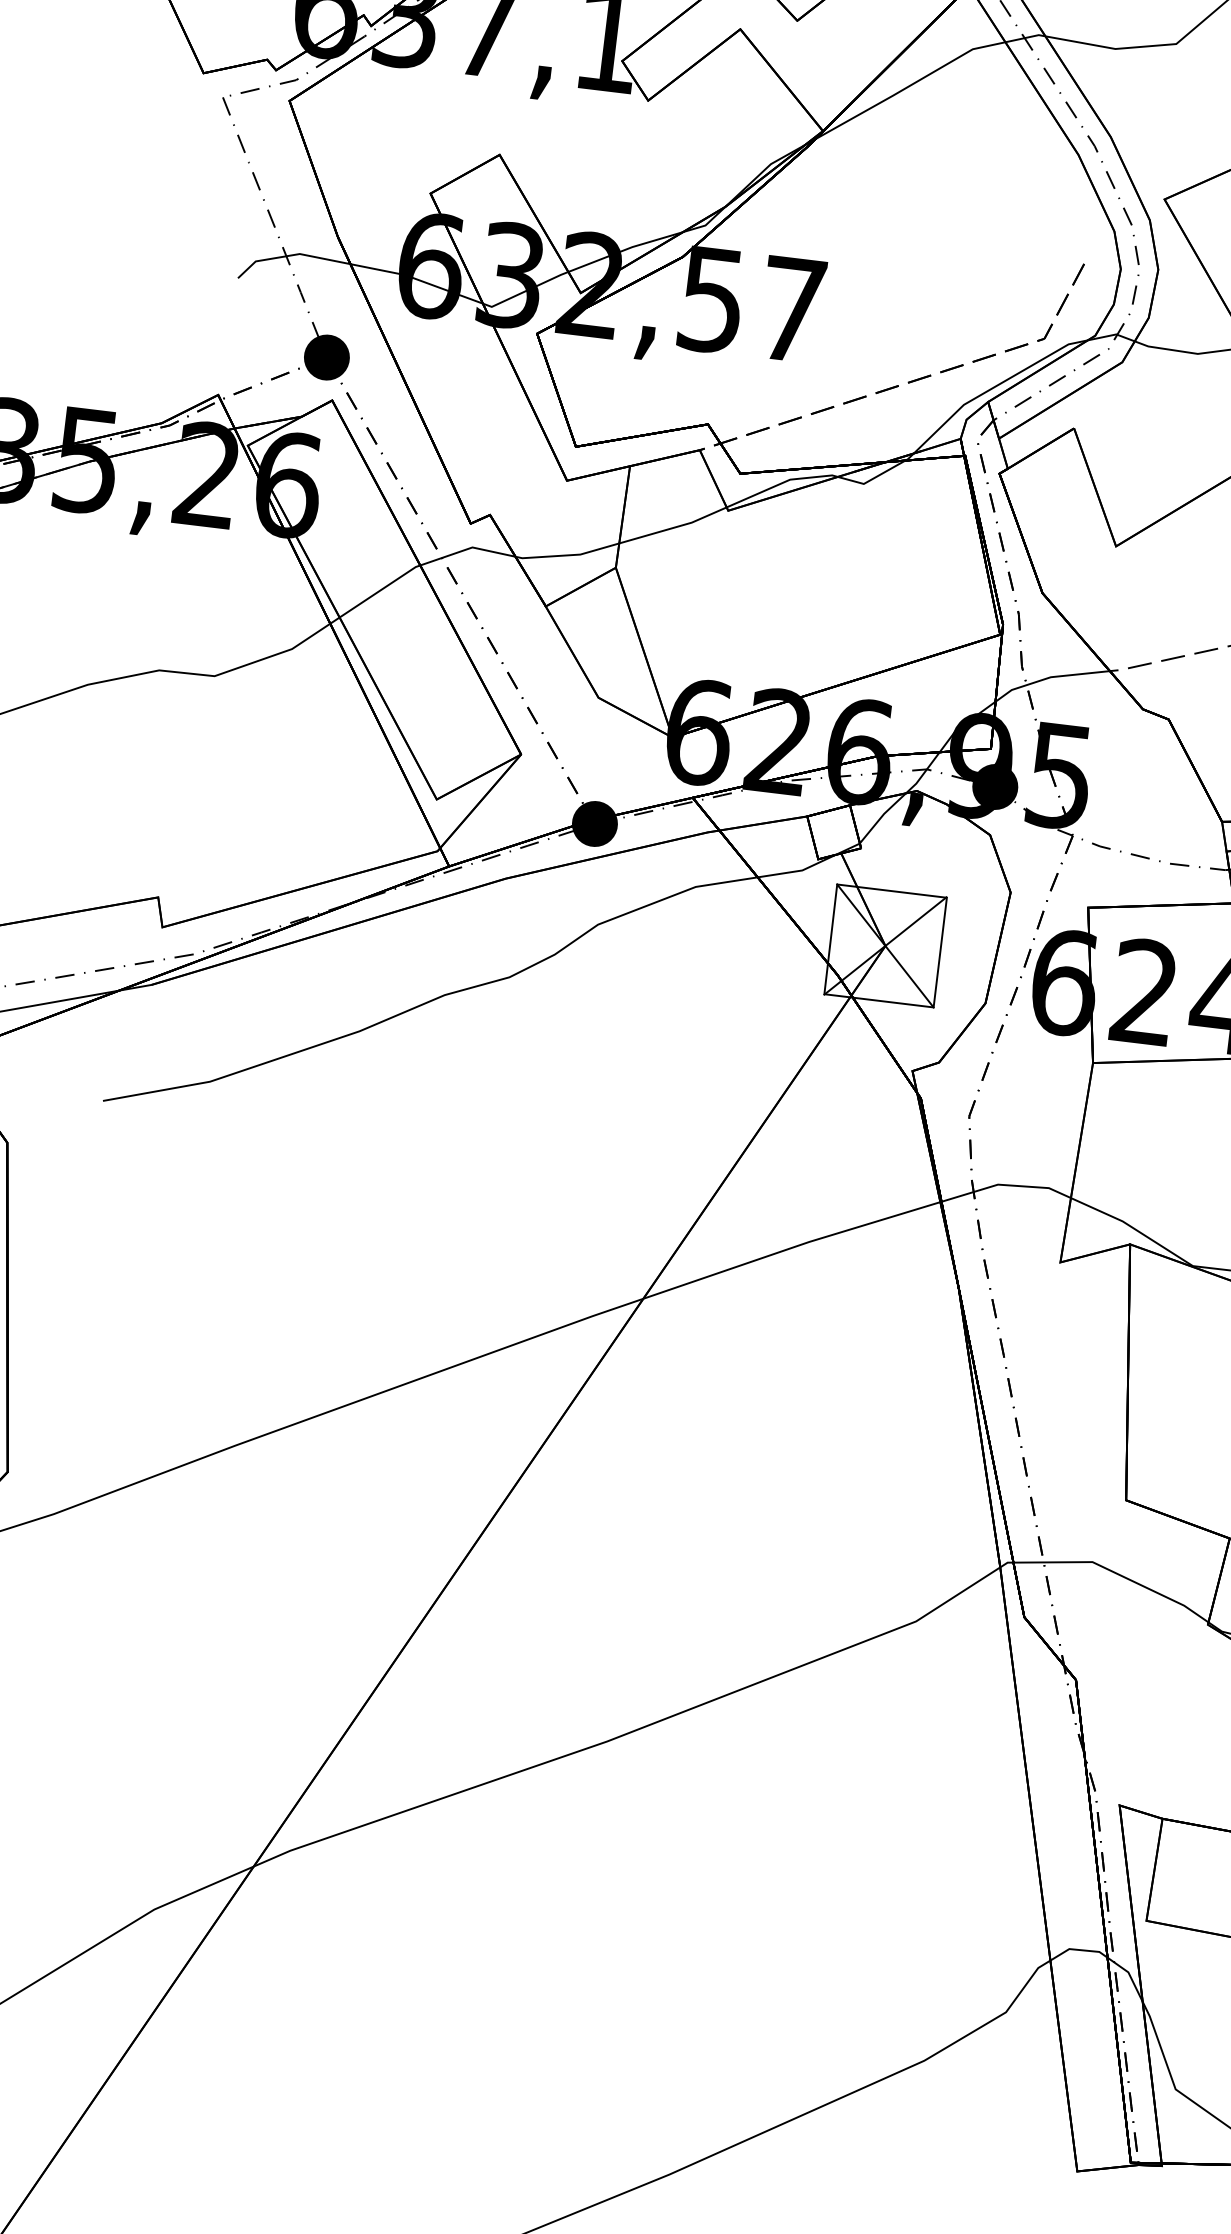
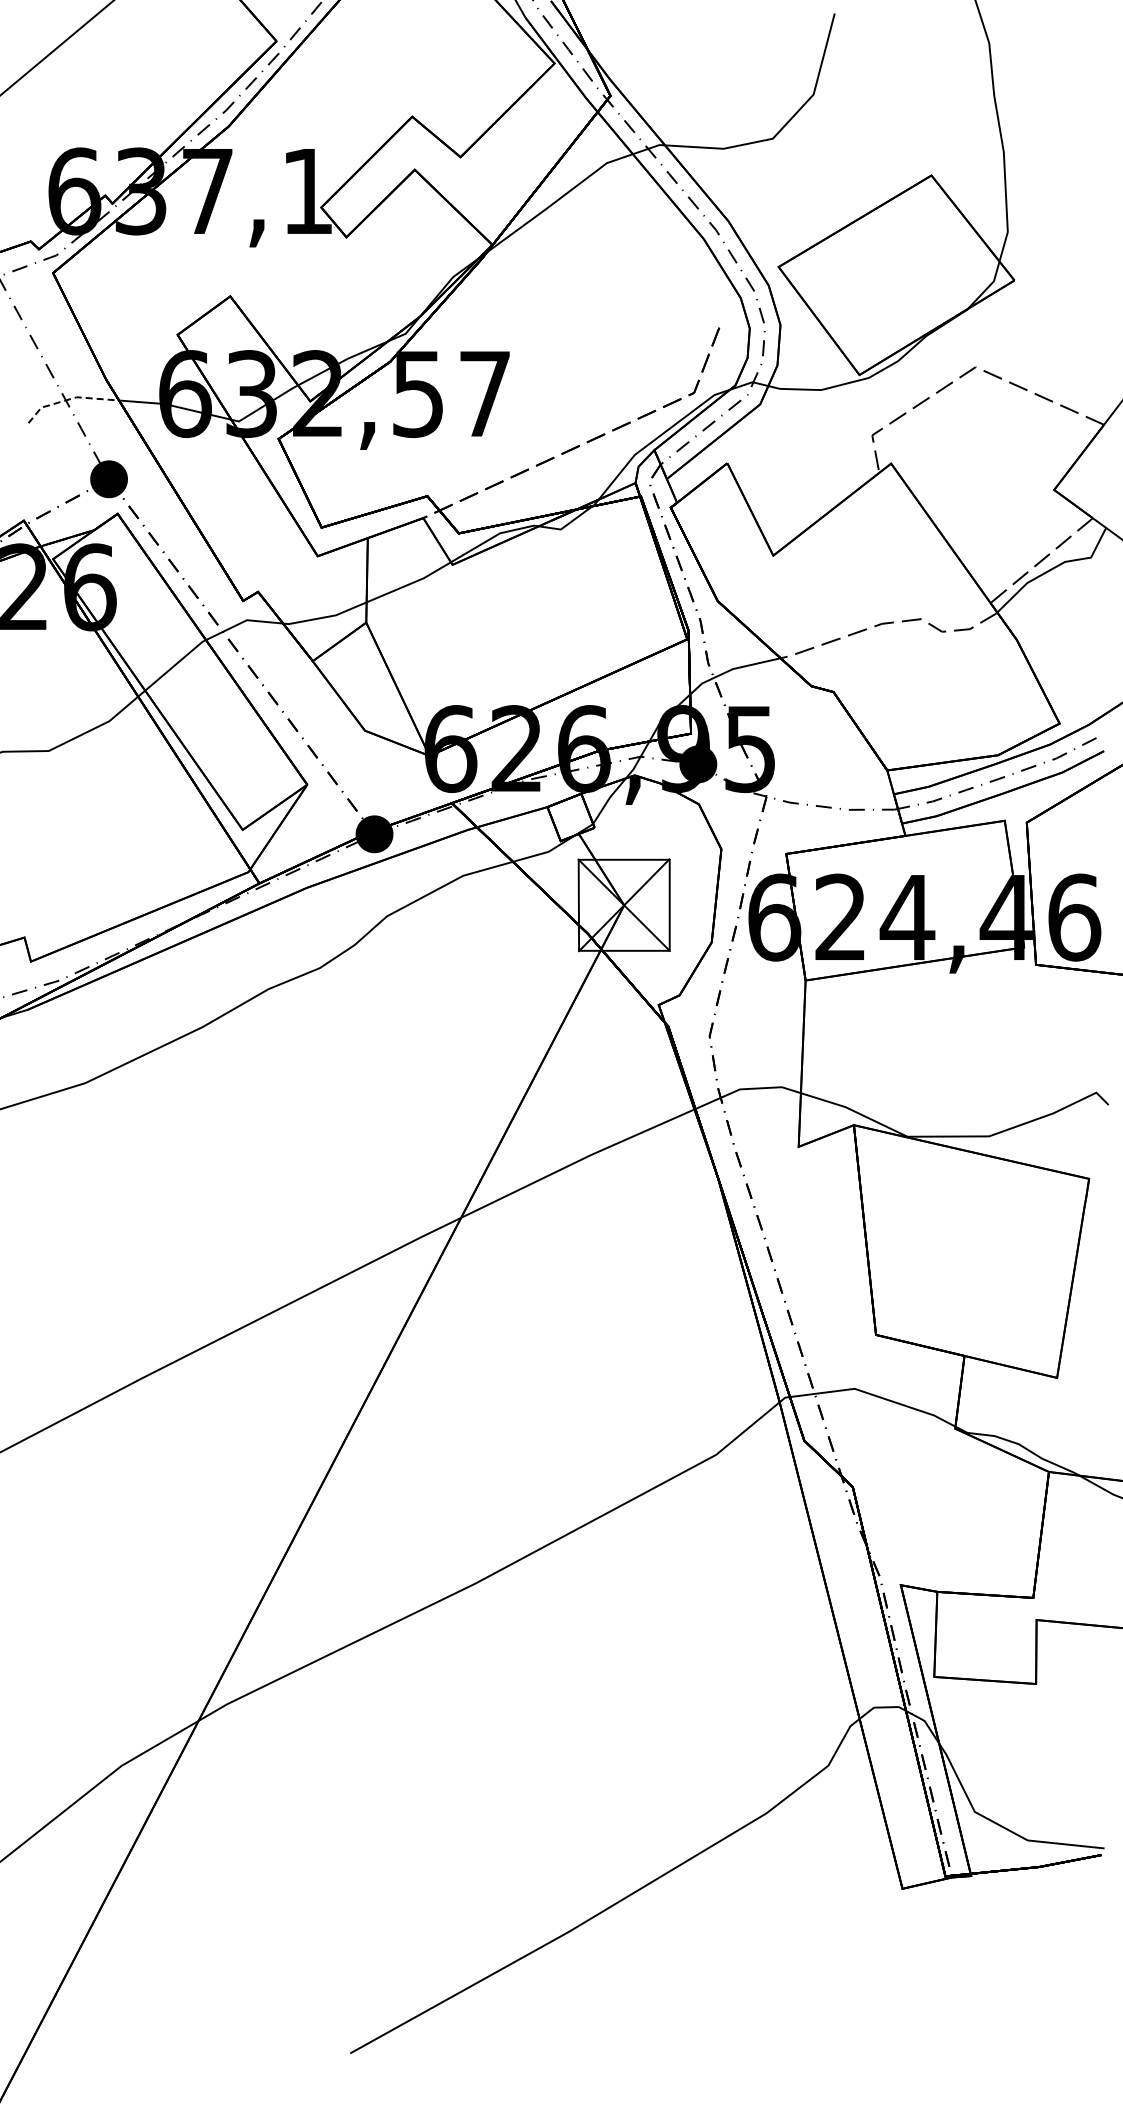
line: (292, 255) -> (70, 399), solid -> dashed

